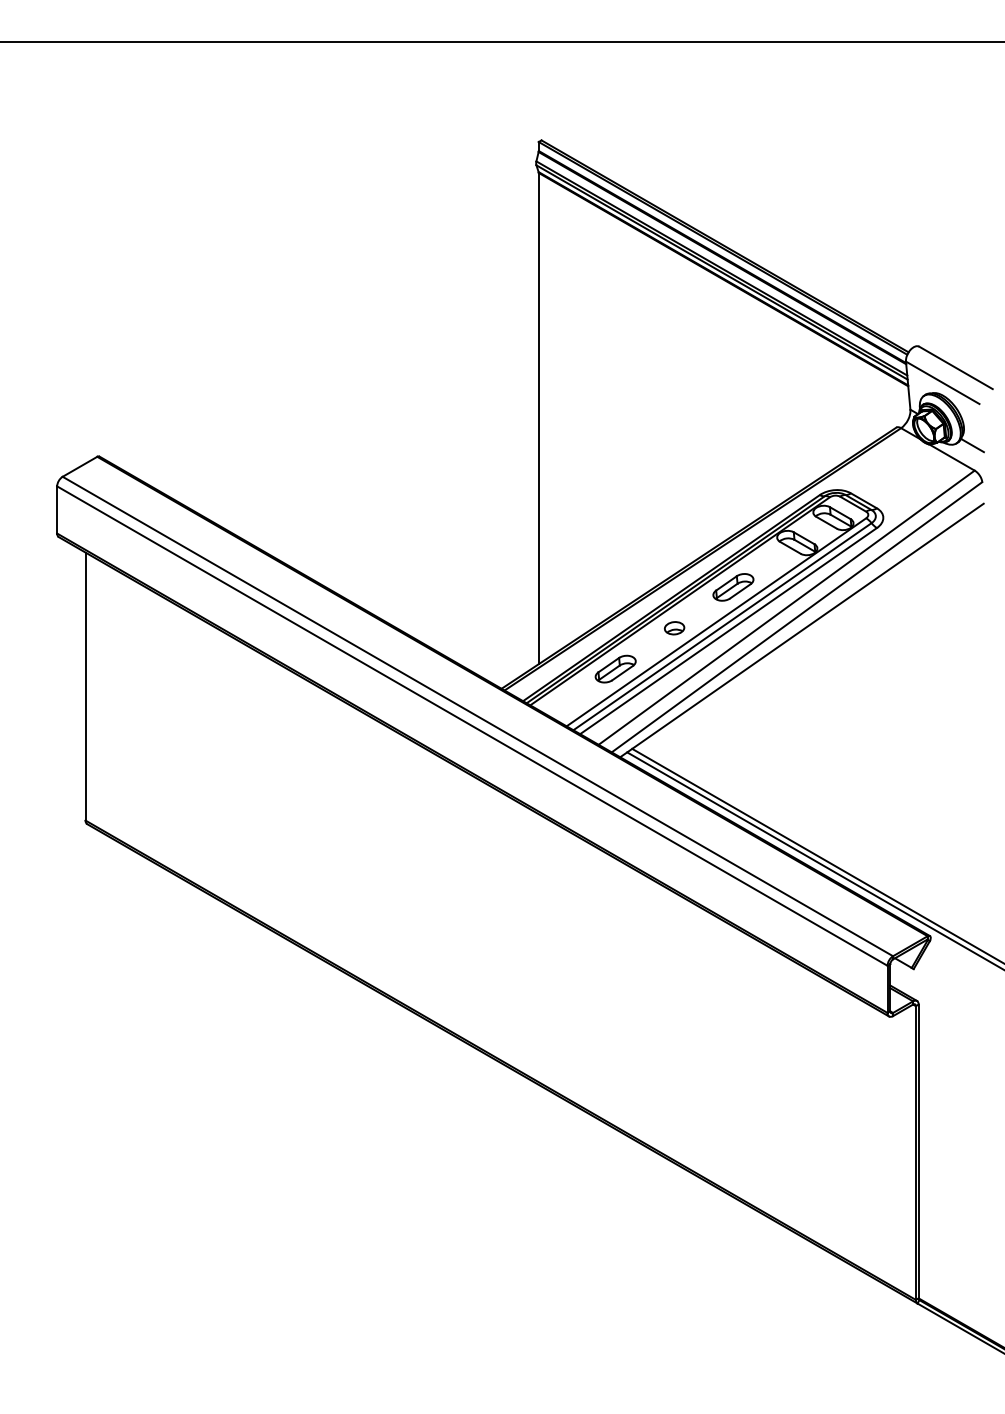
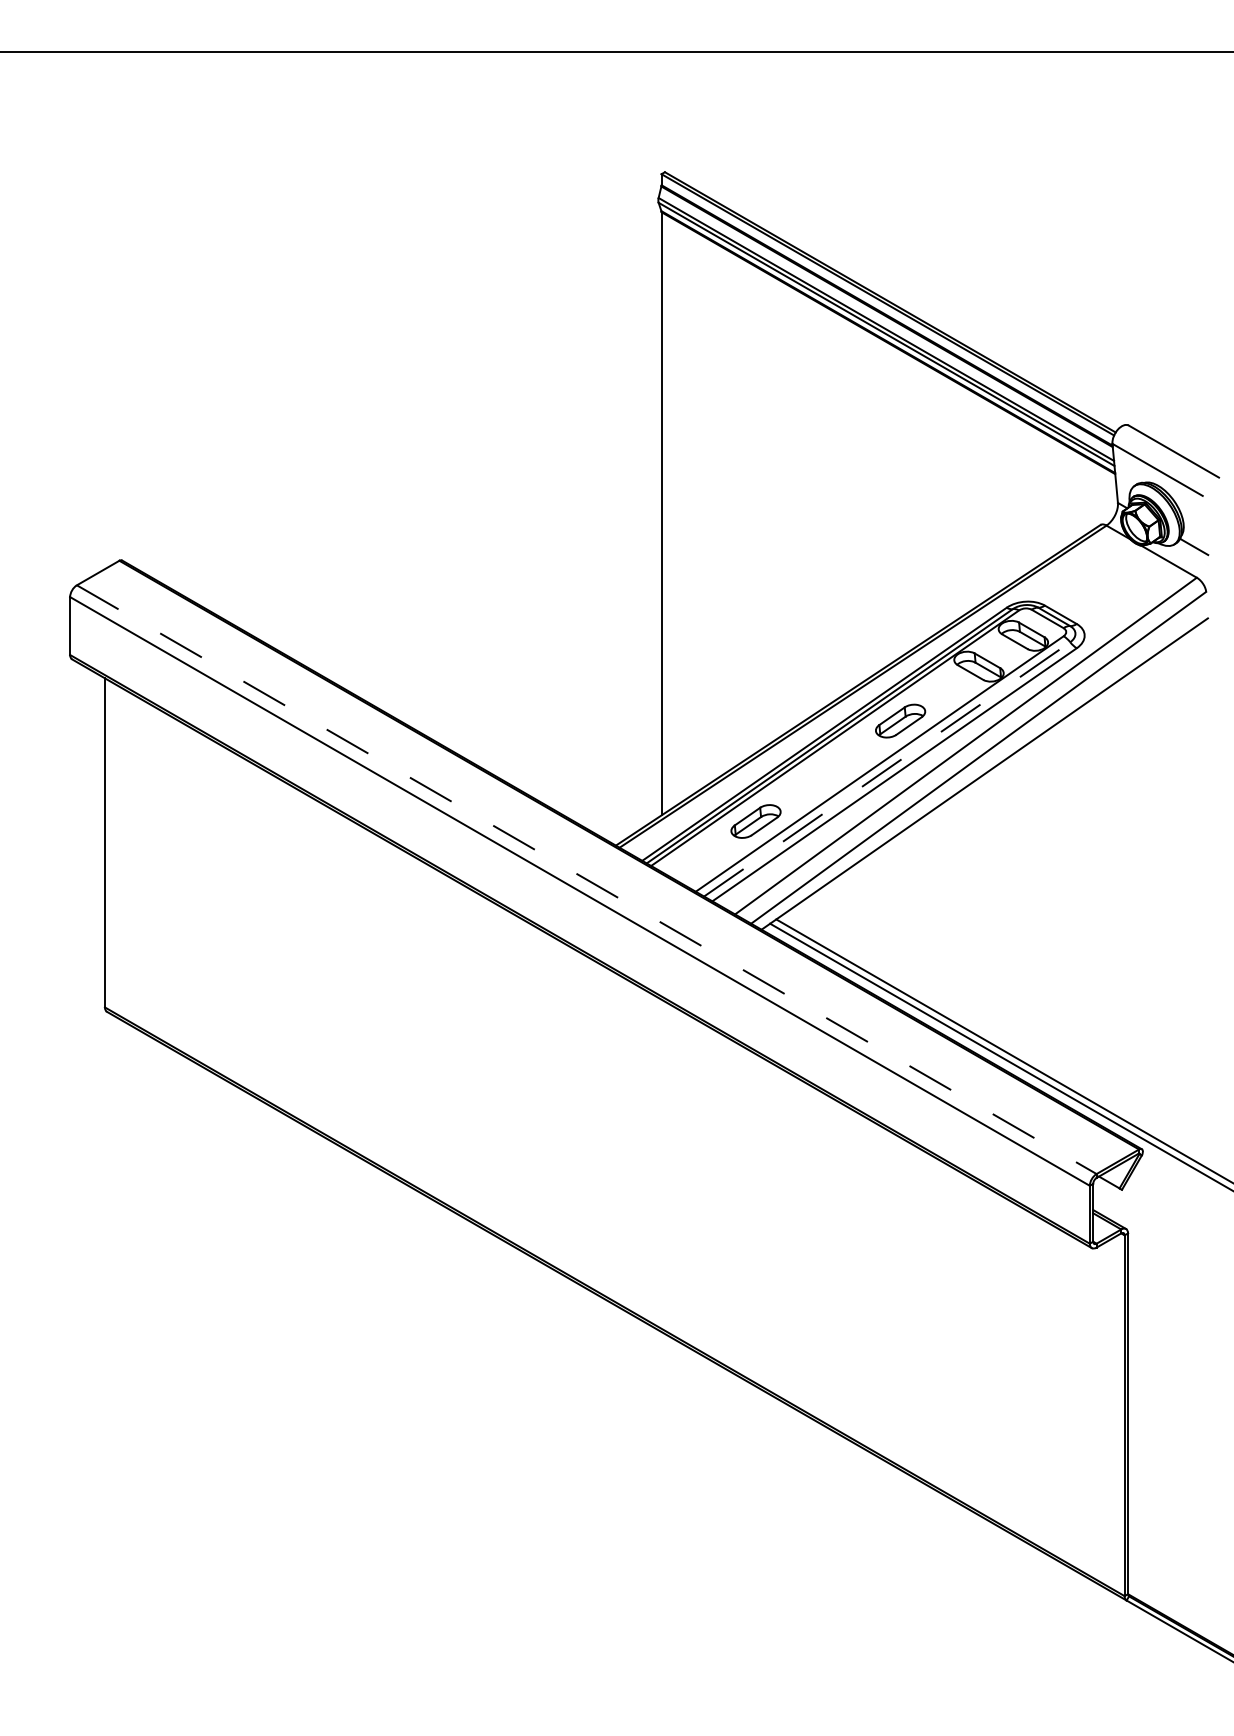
line: (722, 626) -> (887, 769), solid -> dashed
part: (674, 628) -> (828, 771), removed
line: (478, 716) -> (587, 879), solid -> dashed

